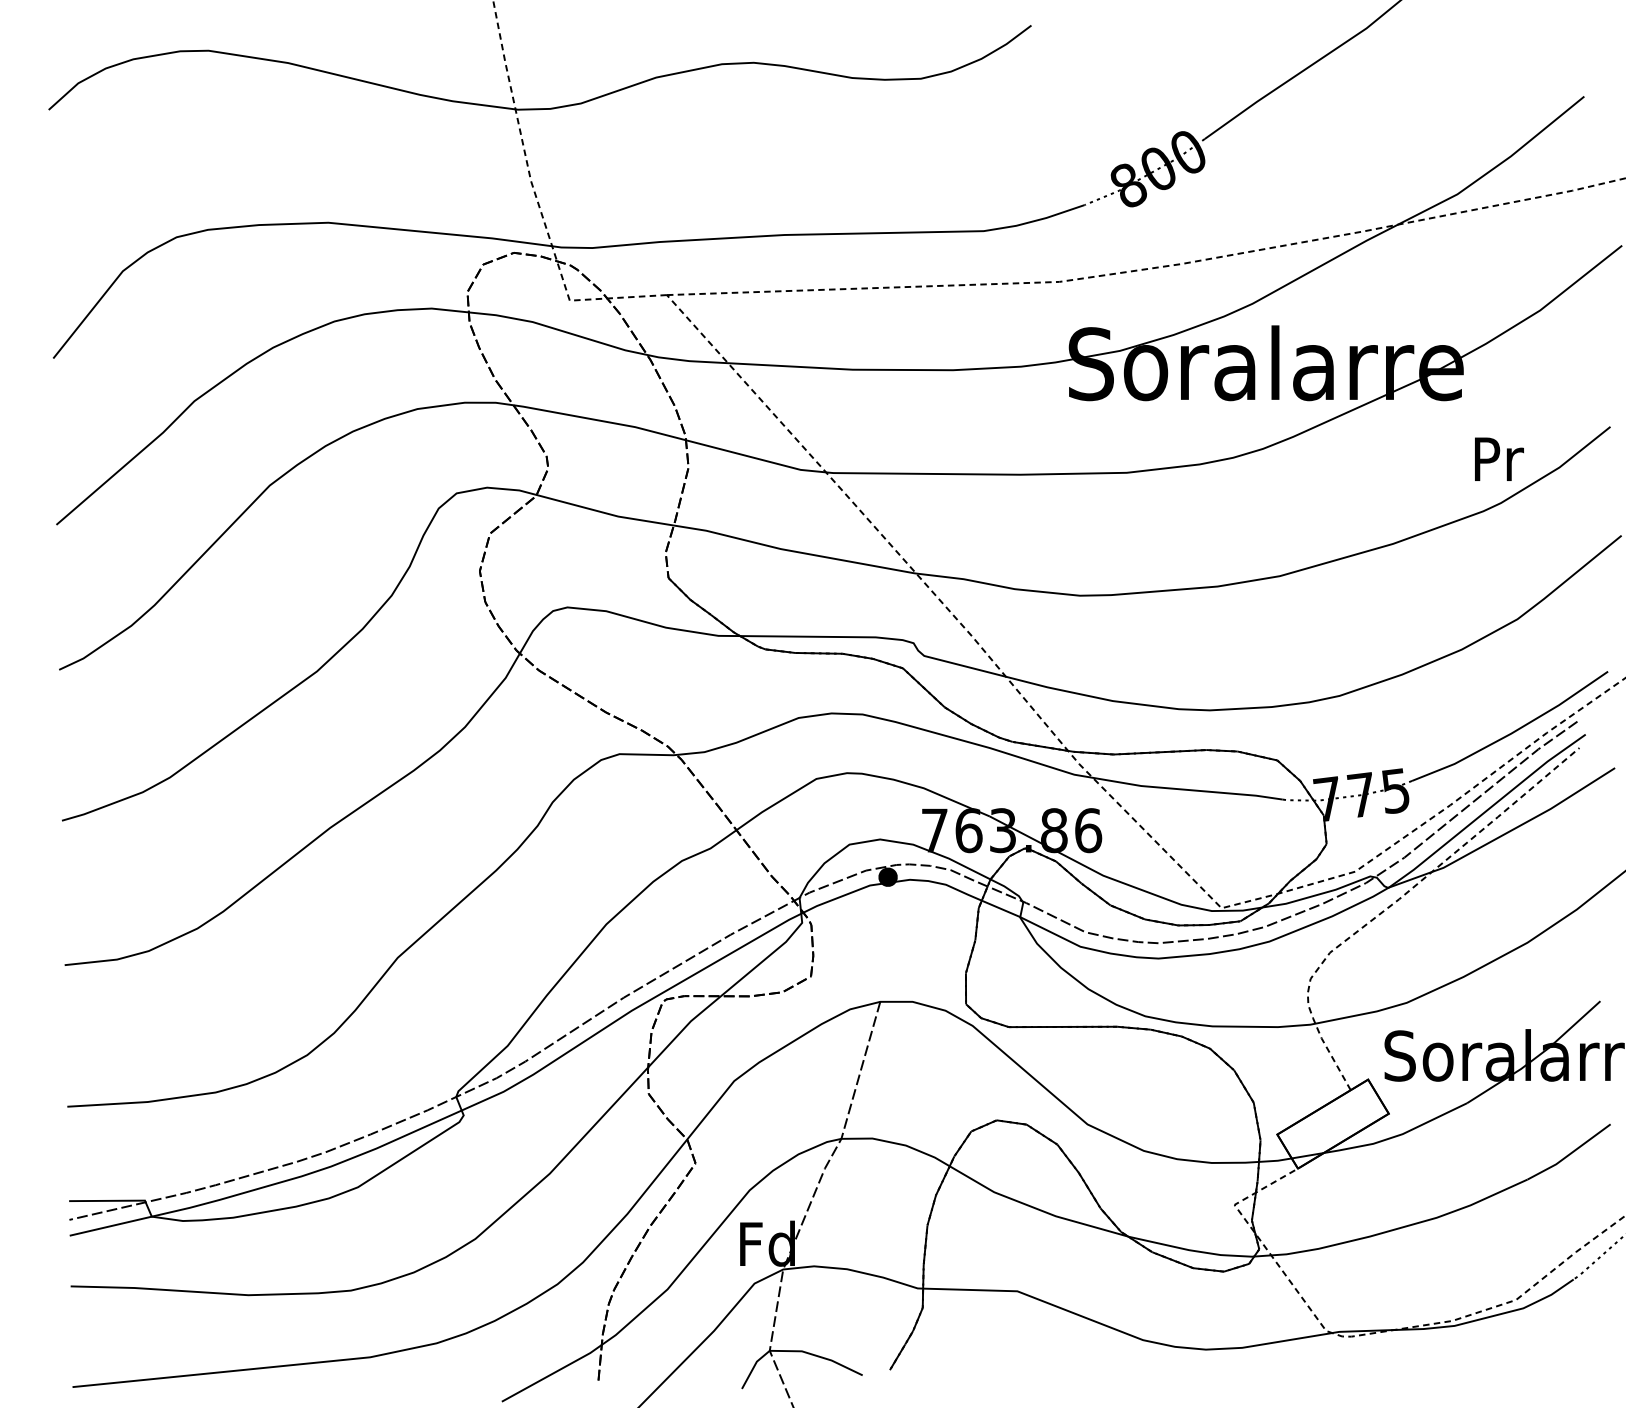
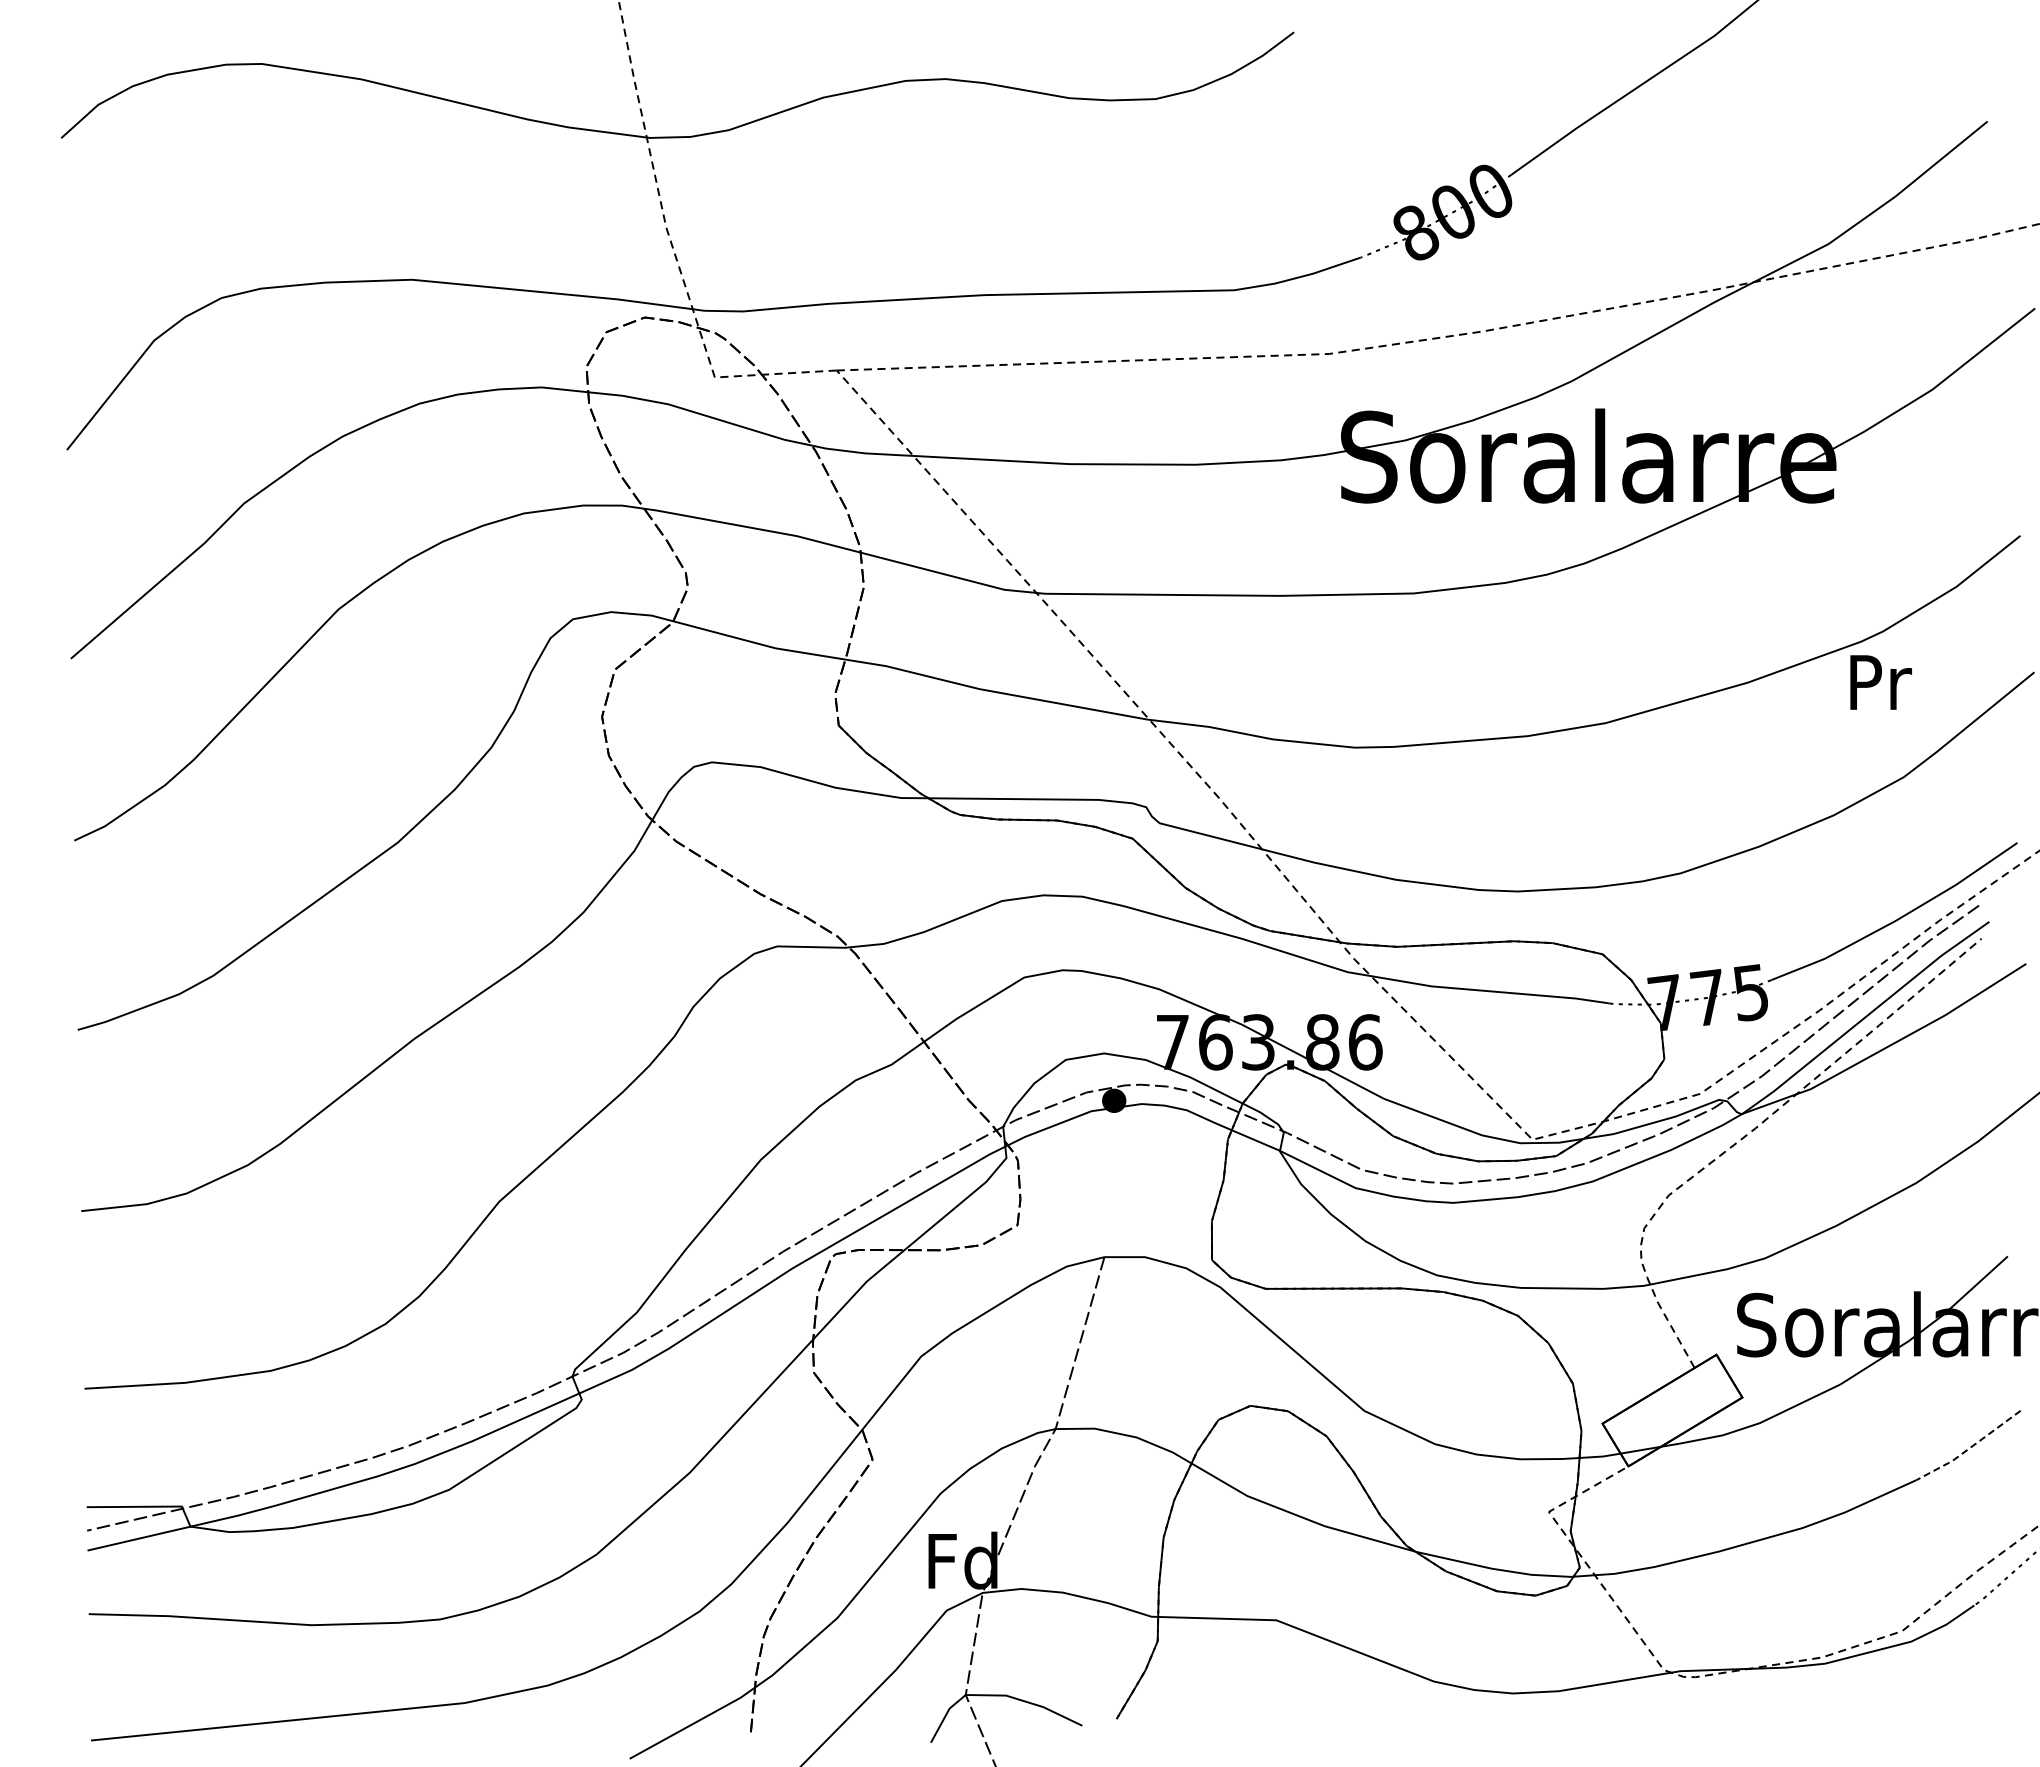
text: (1498, 459) -> (1880, 682), moved
line: (1569, 1154) -> (1969, 1448), solid -> dashed

